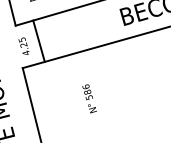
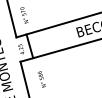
text: (88, 98) -> (41, 79), moved

